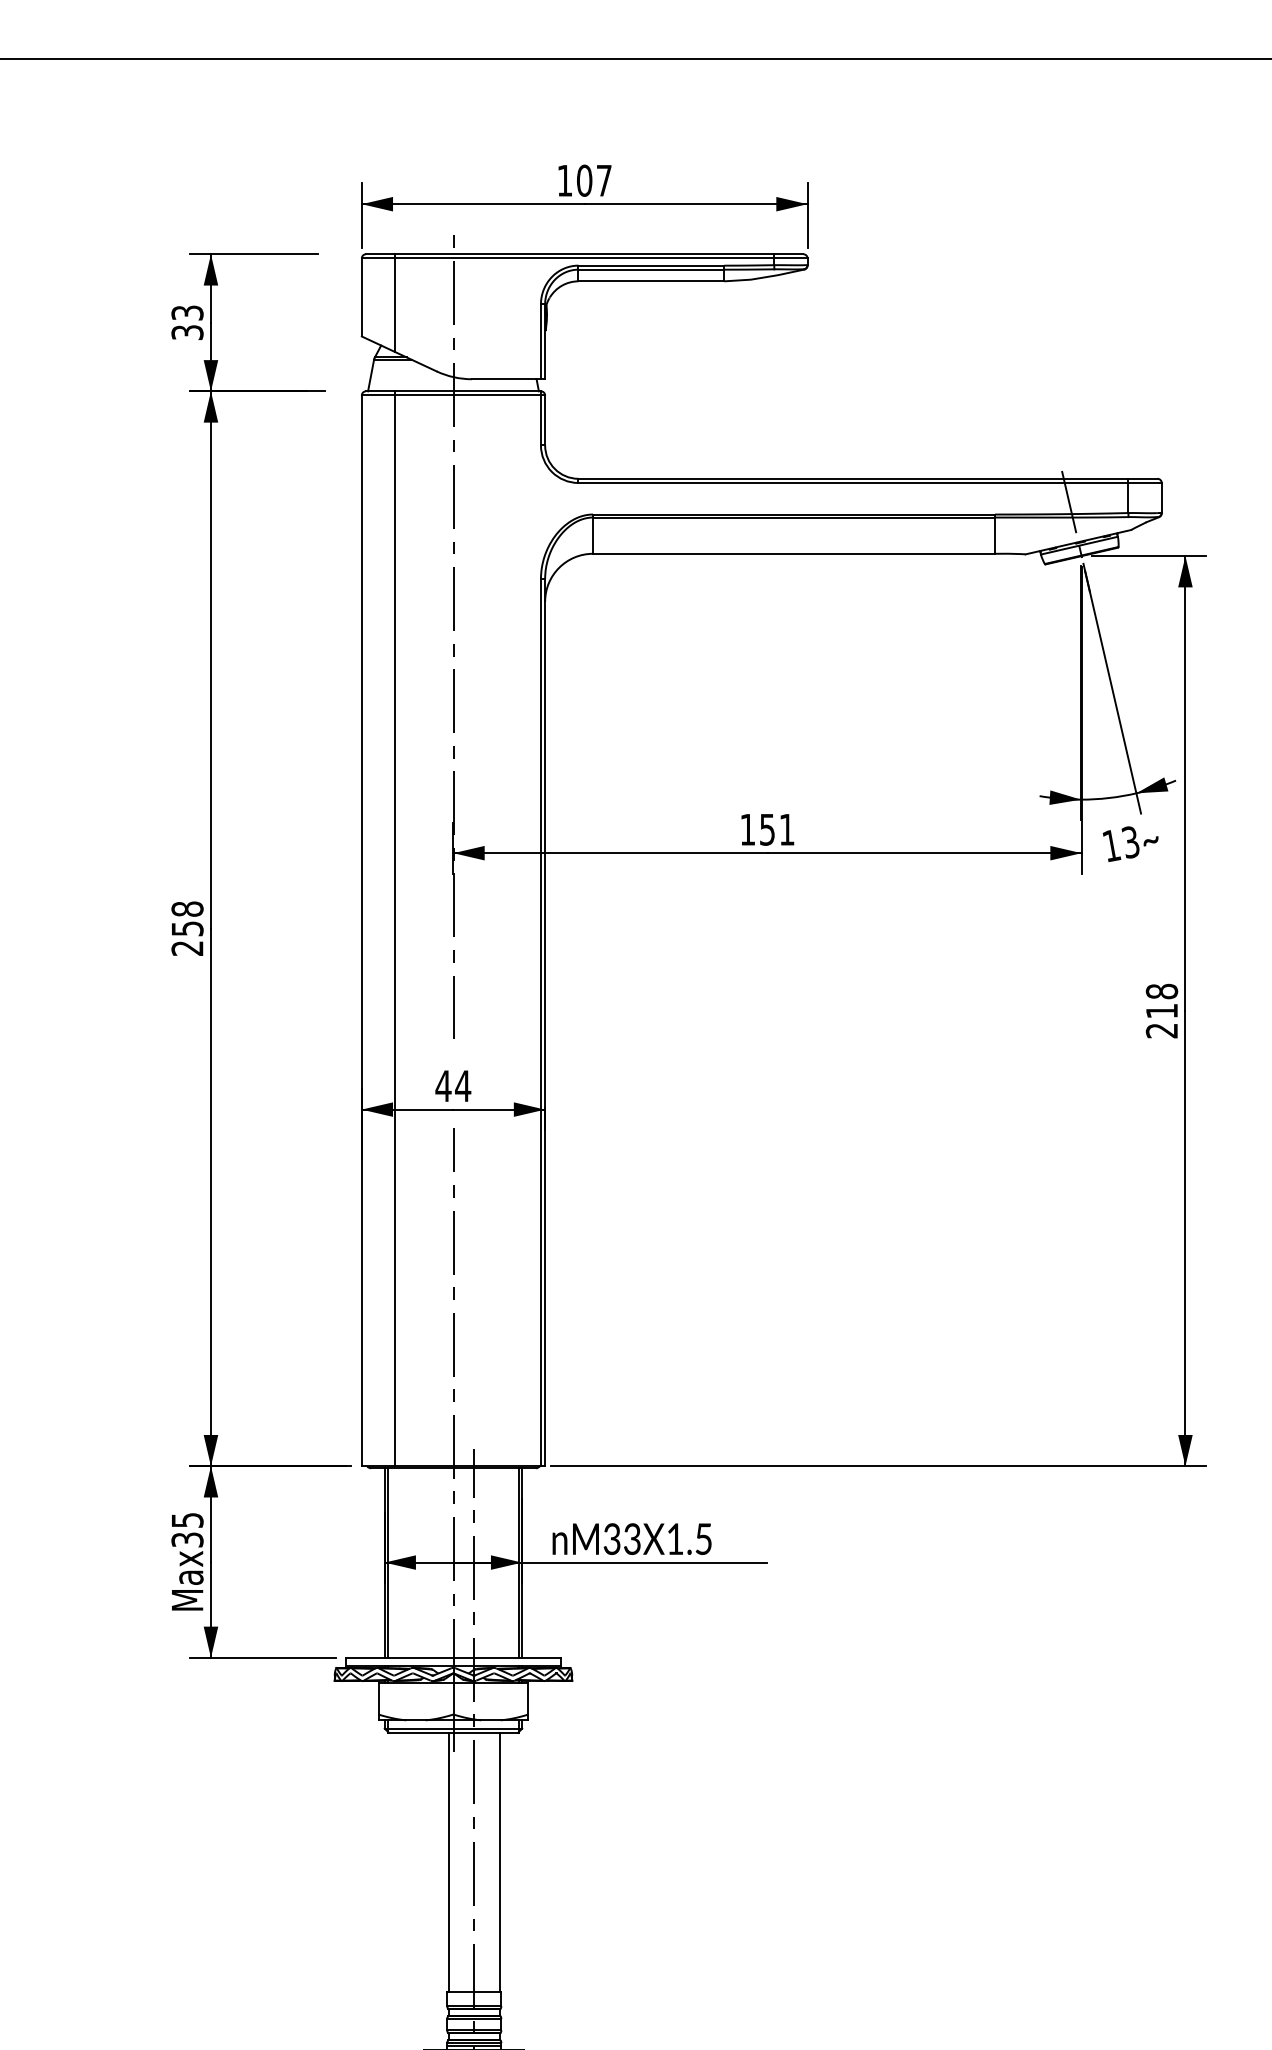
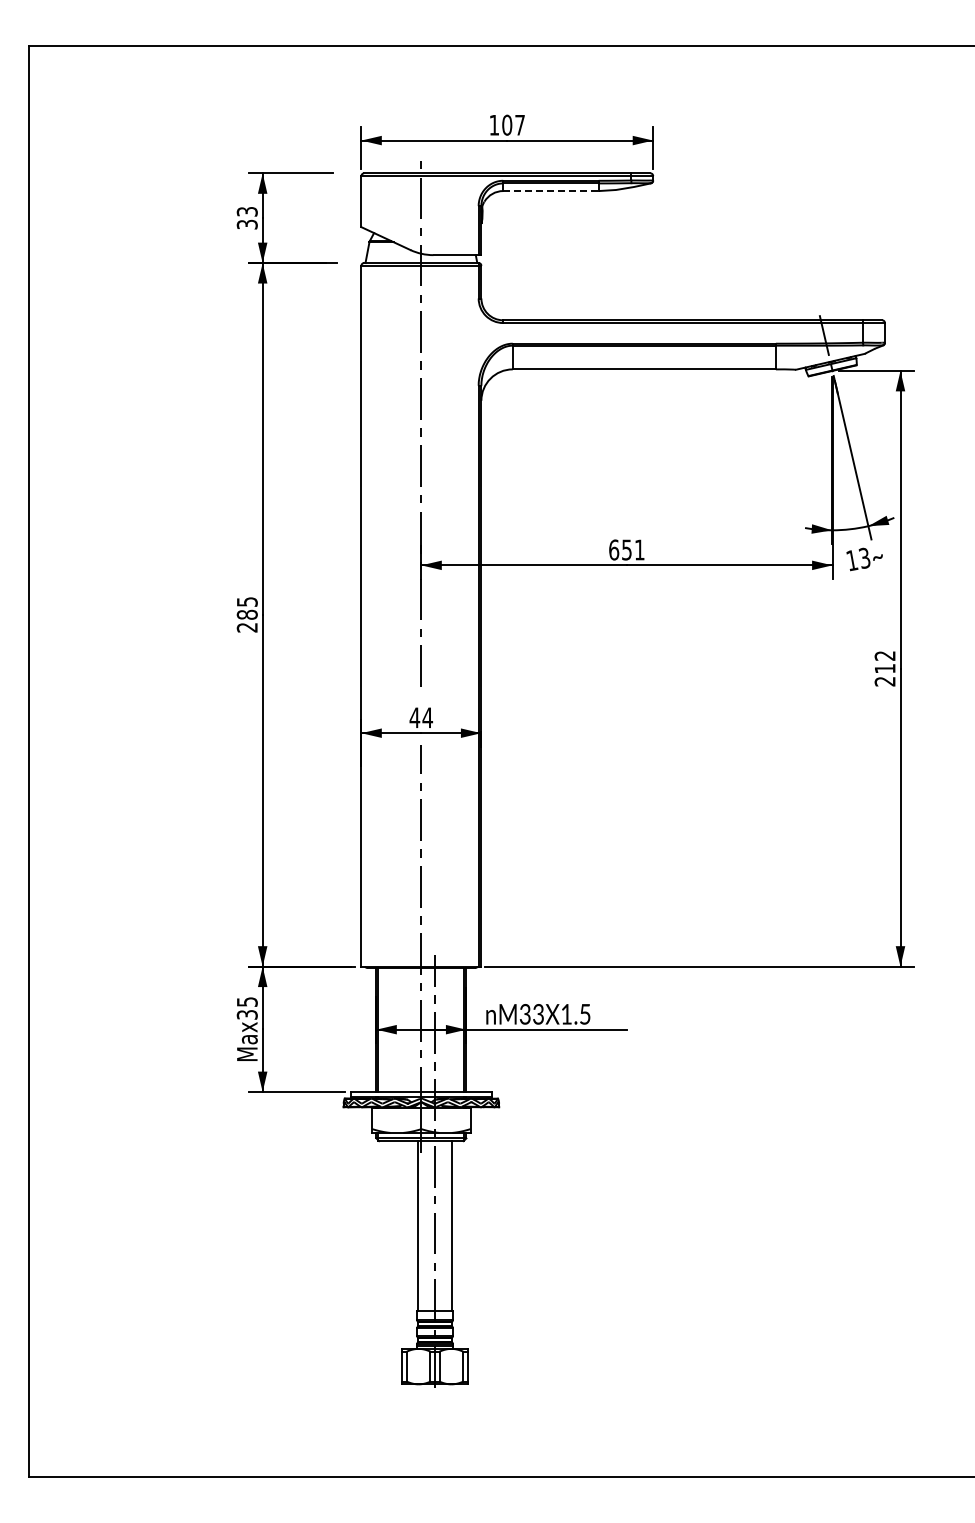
line: (650, 282) -> (550, 191), solid -> dashed
line: (395, 303) -> (383, 205), removed
text: (748, 828) -> (614, 549), 151 -> 651
text: (186, 919) -> (246, 608), 258 -> 285
line: (395, 928) -> (383, 614), removed
text: (1160, 990) -> (884, 655), 218 -> 212

